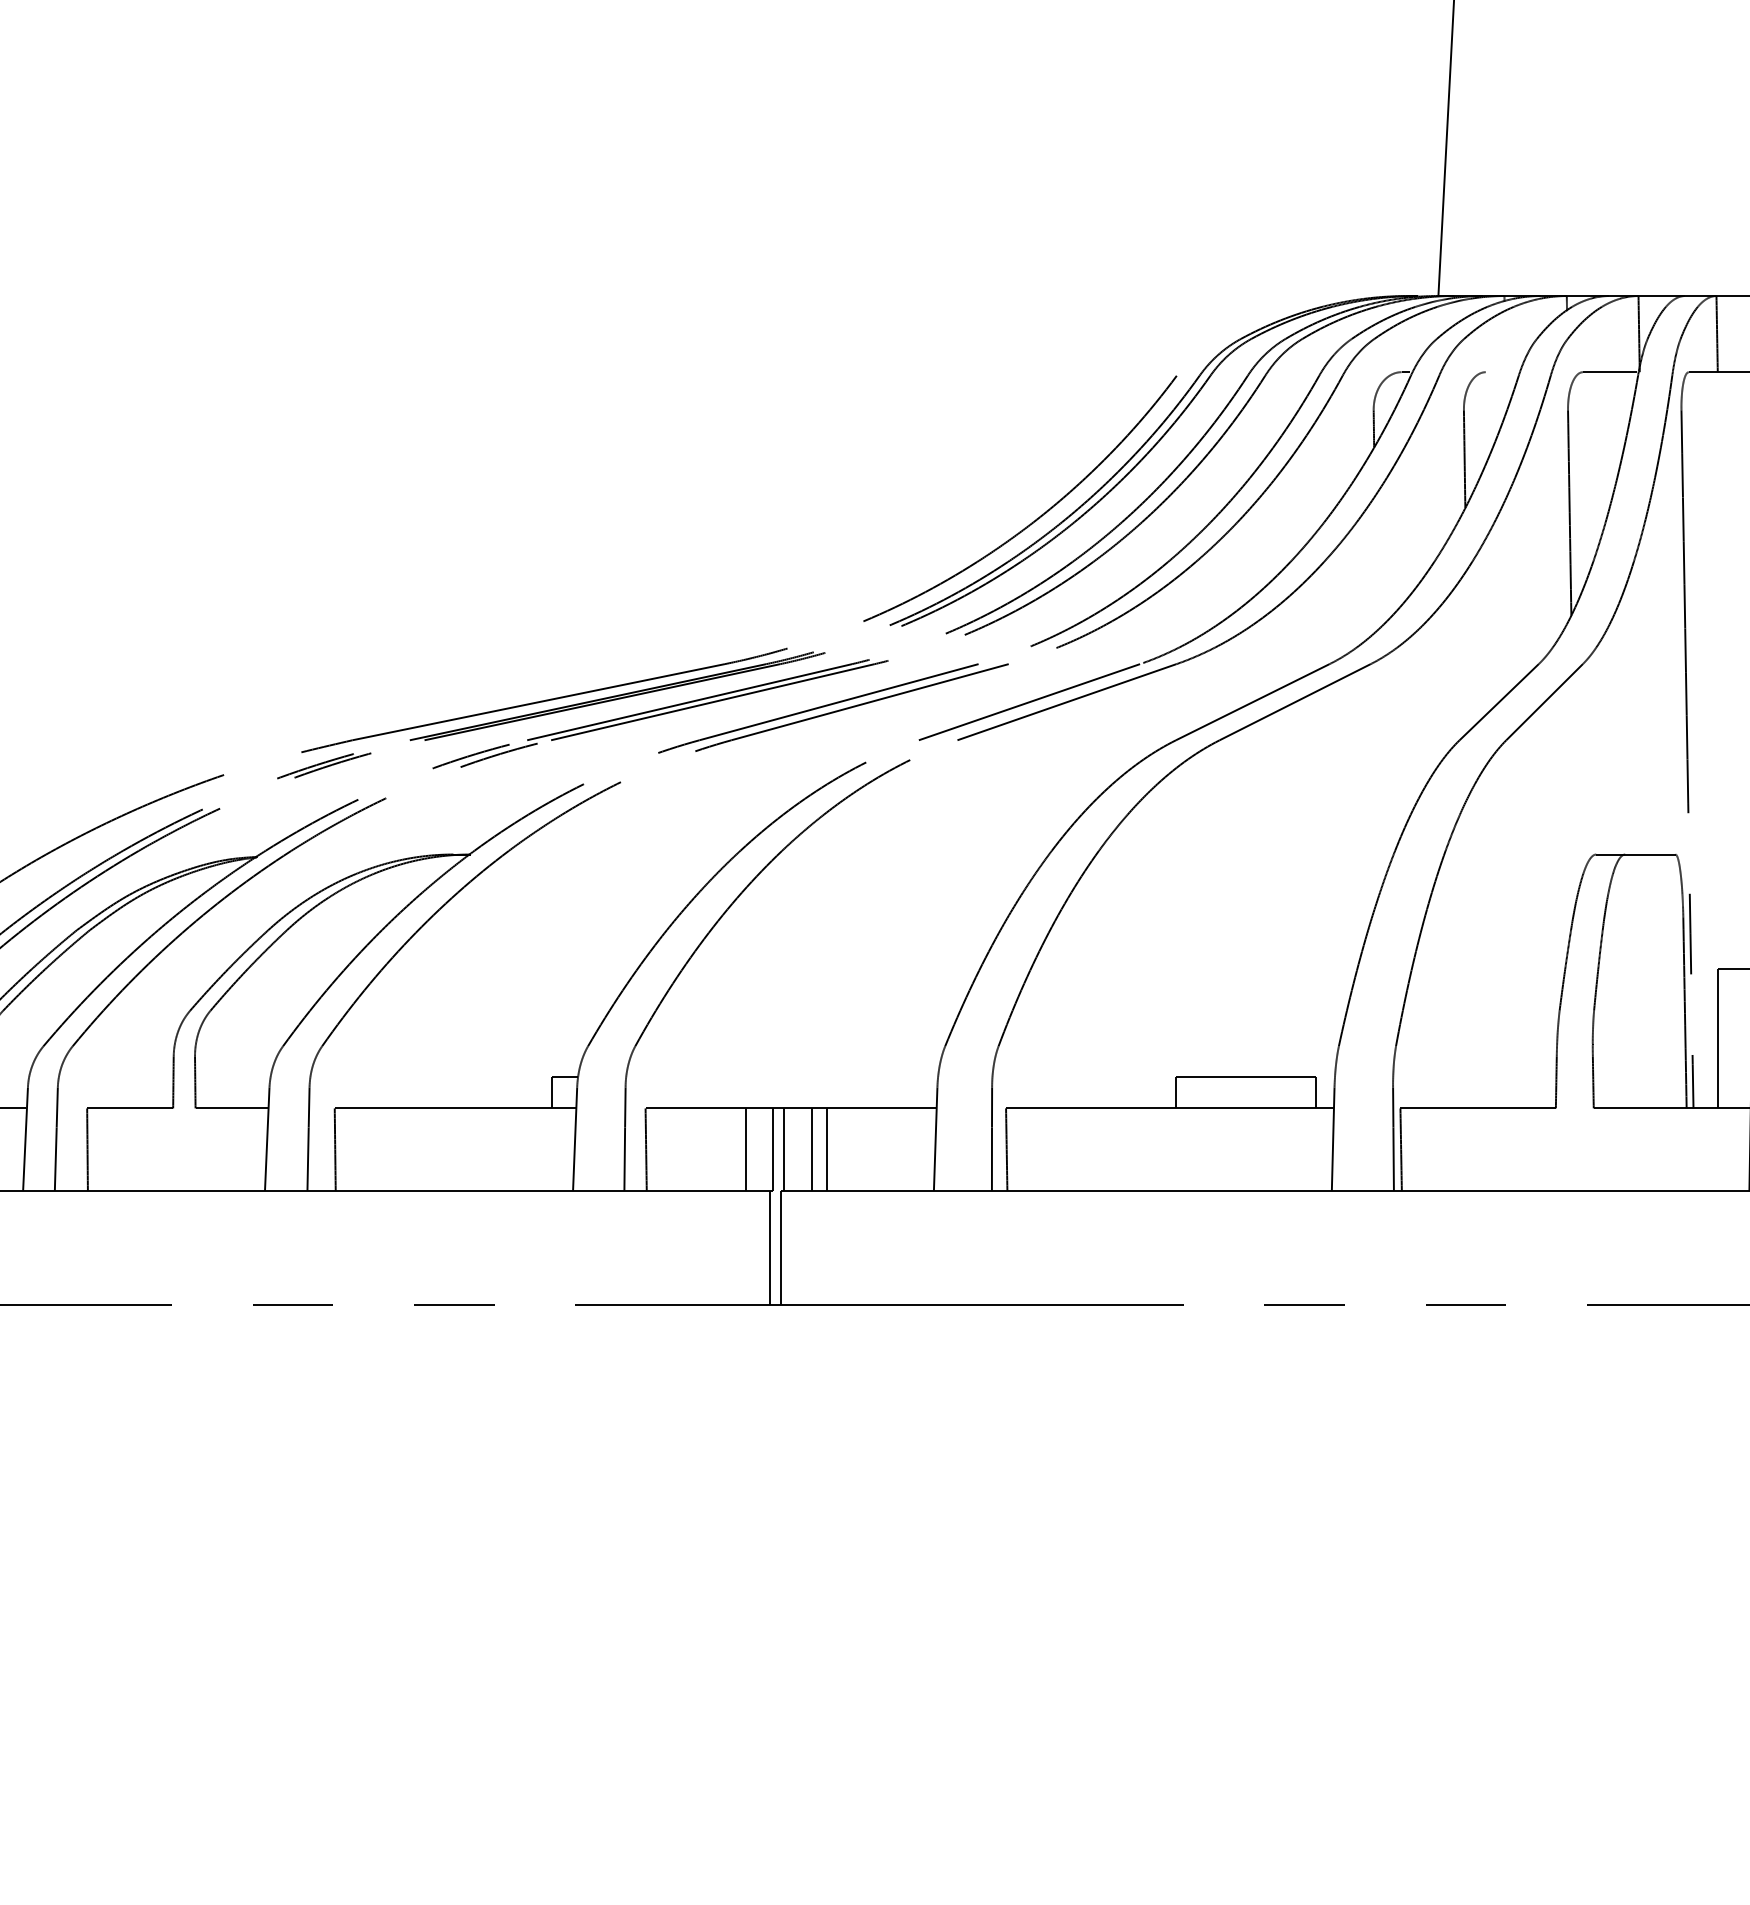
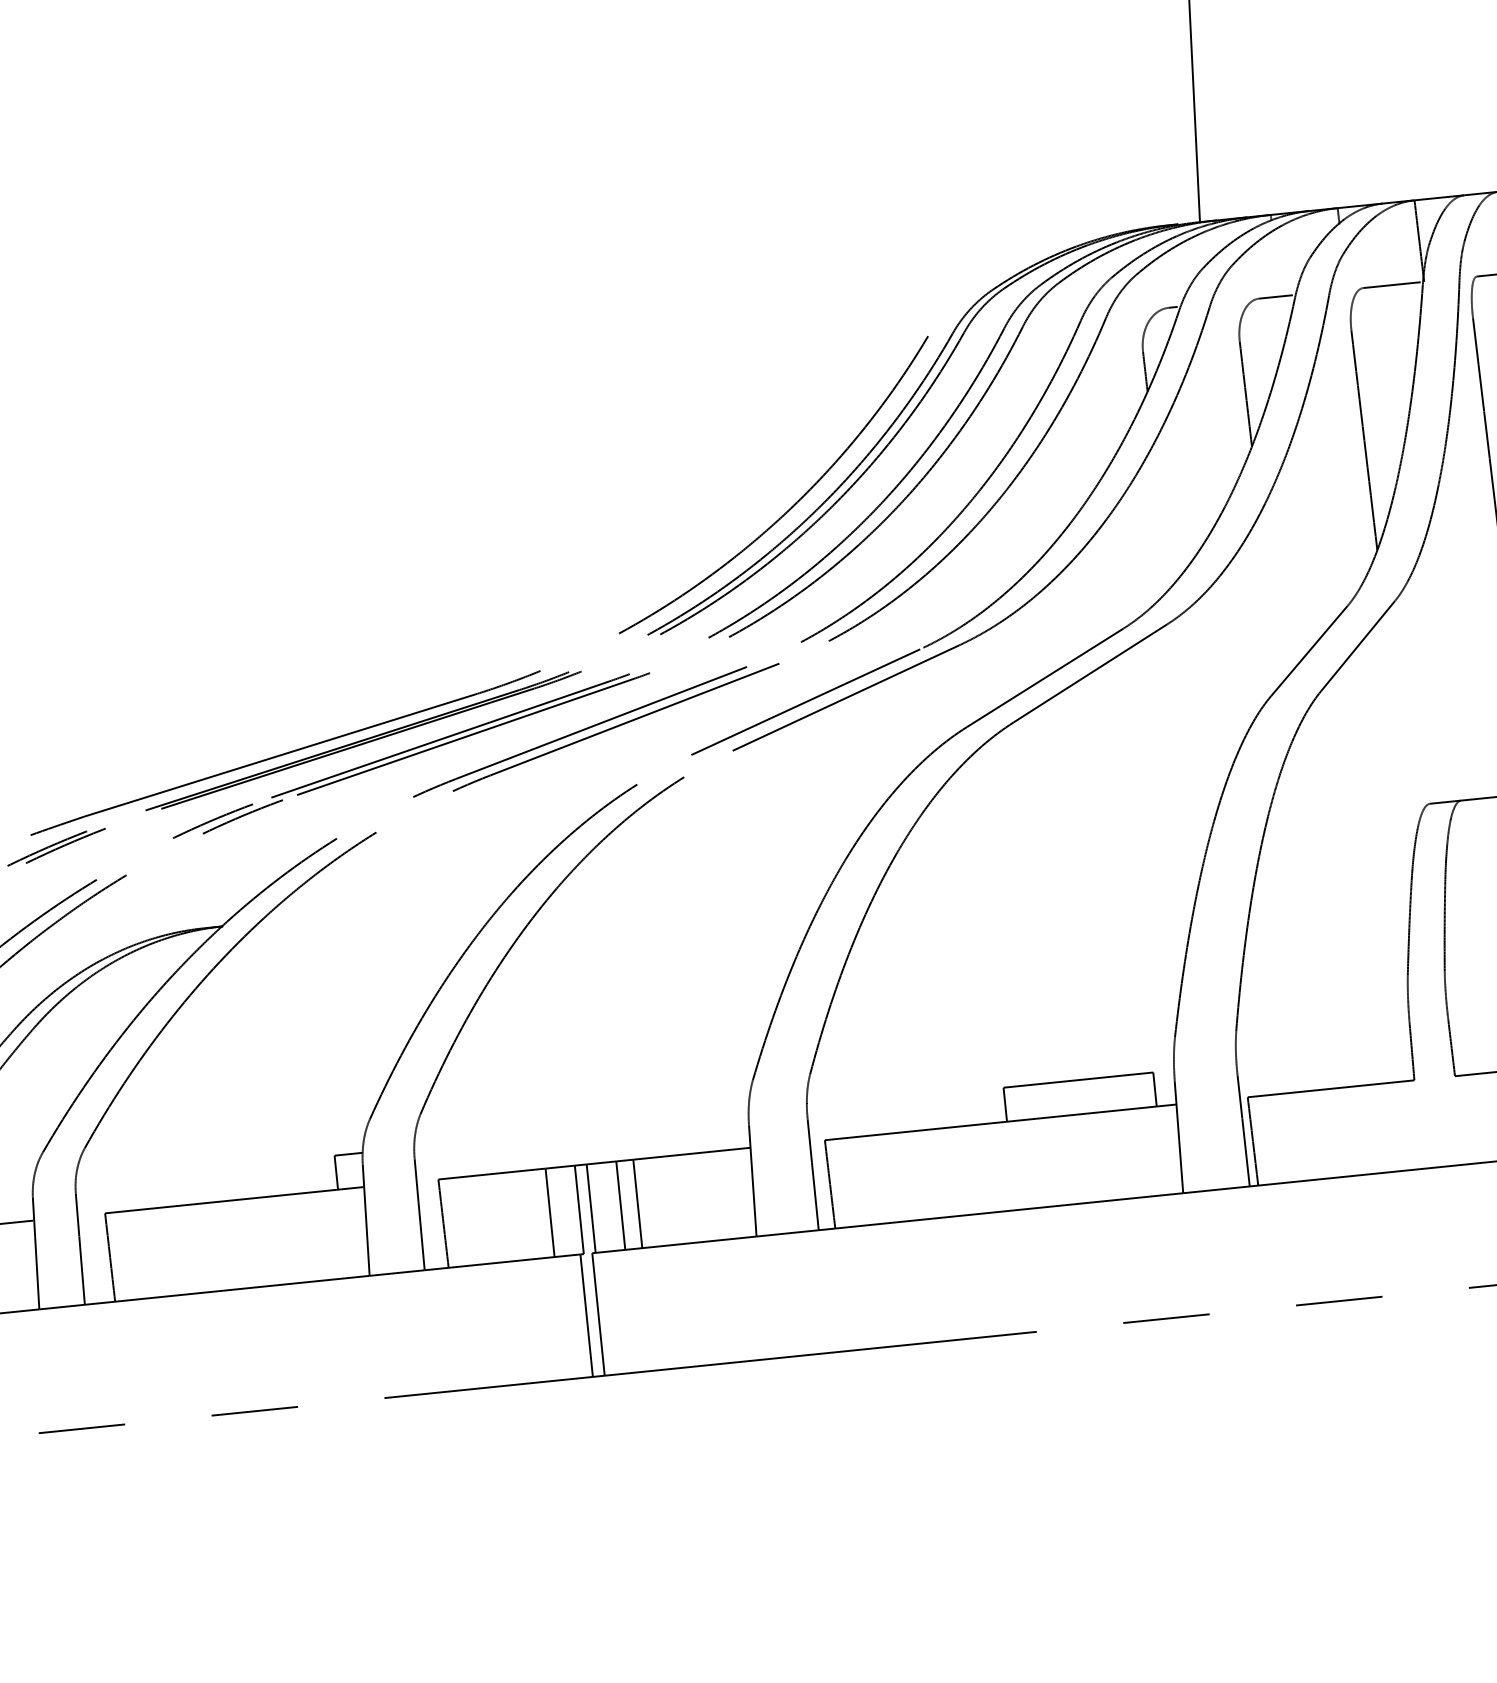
line: (1501, 372) -> (1275, 297), added

